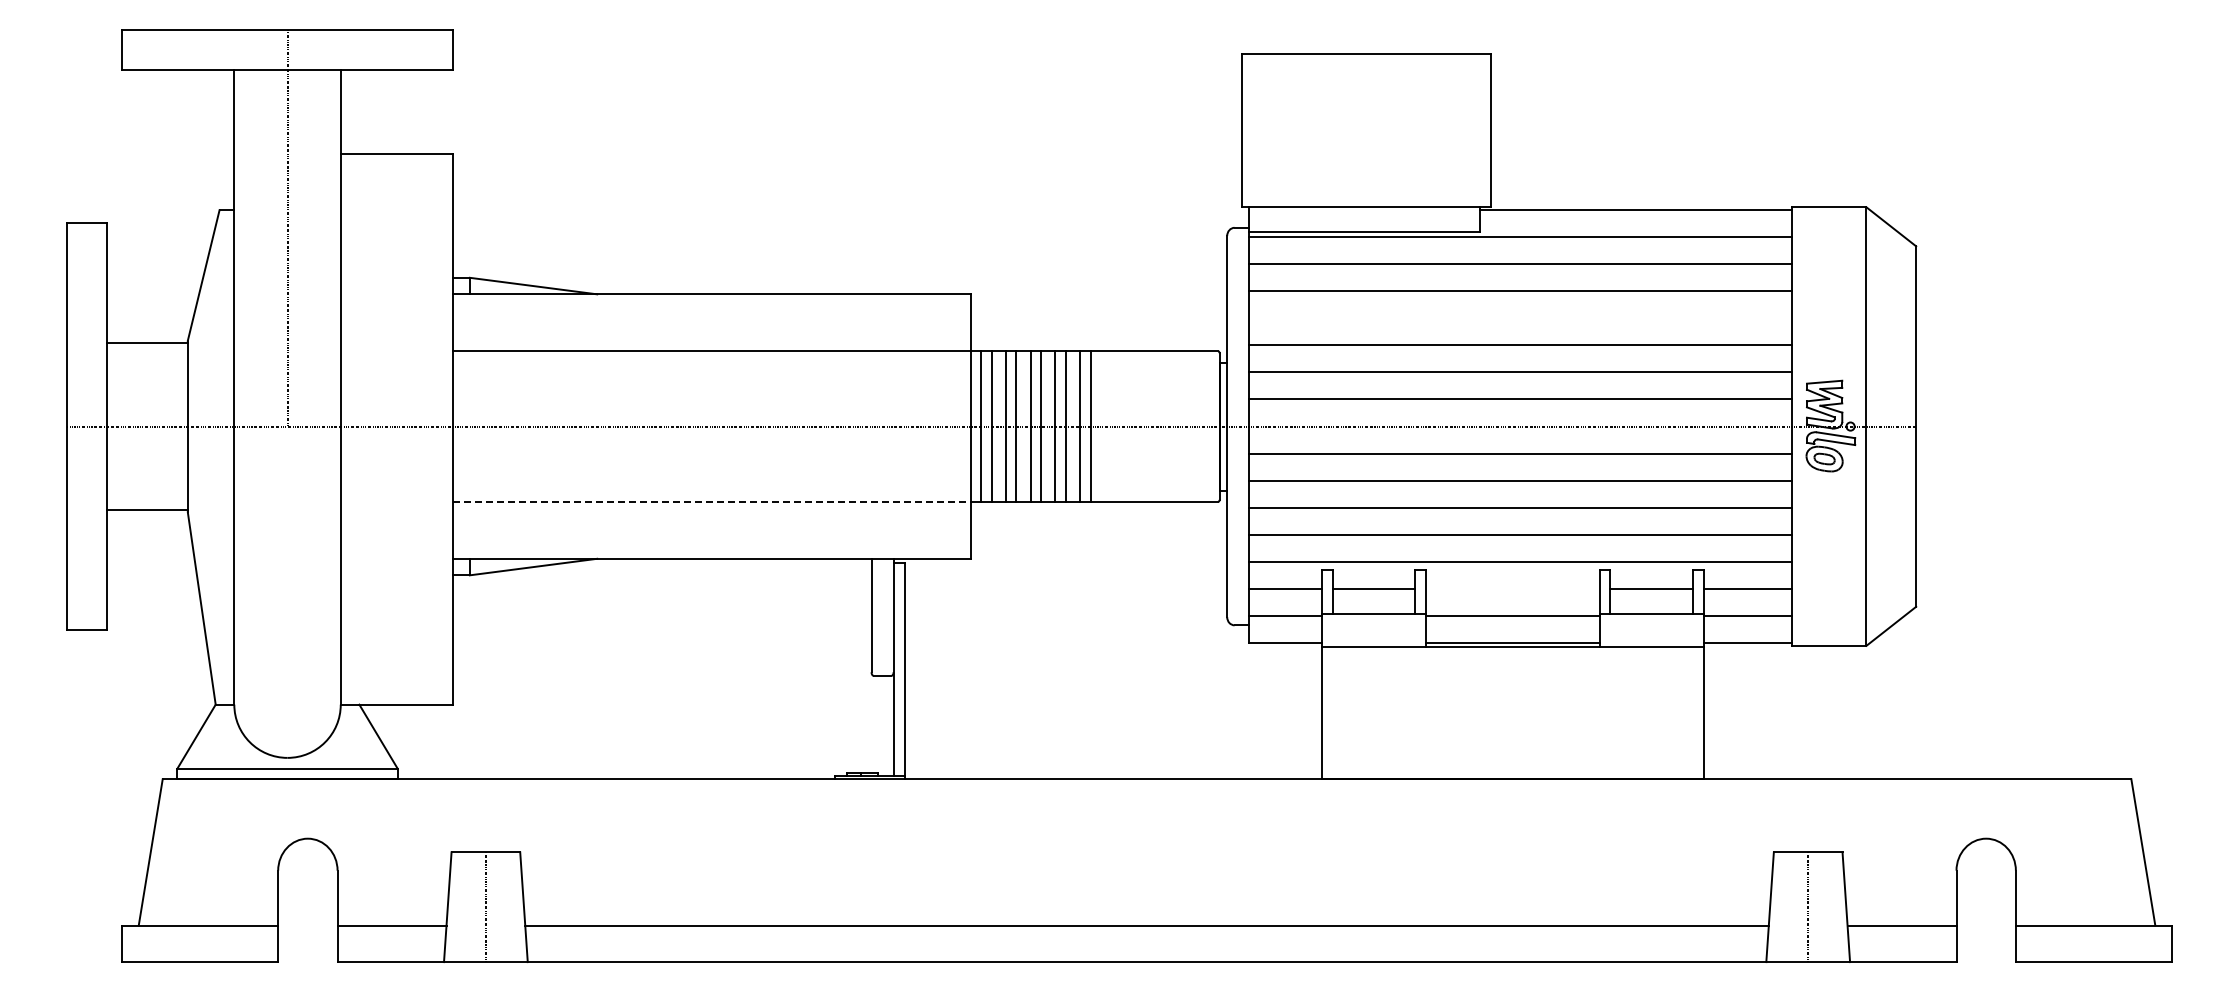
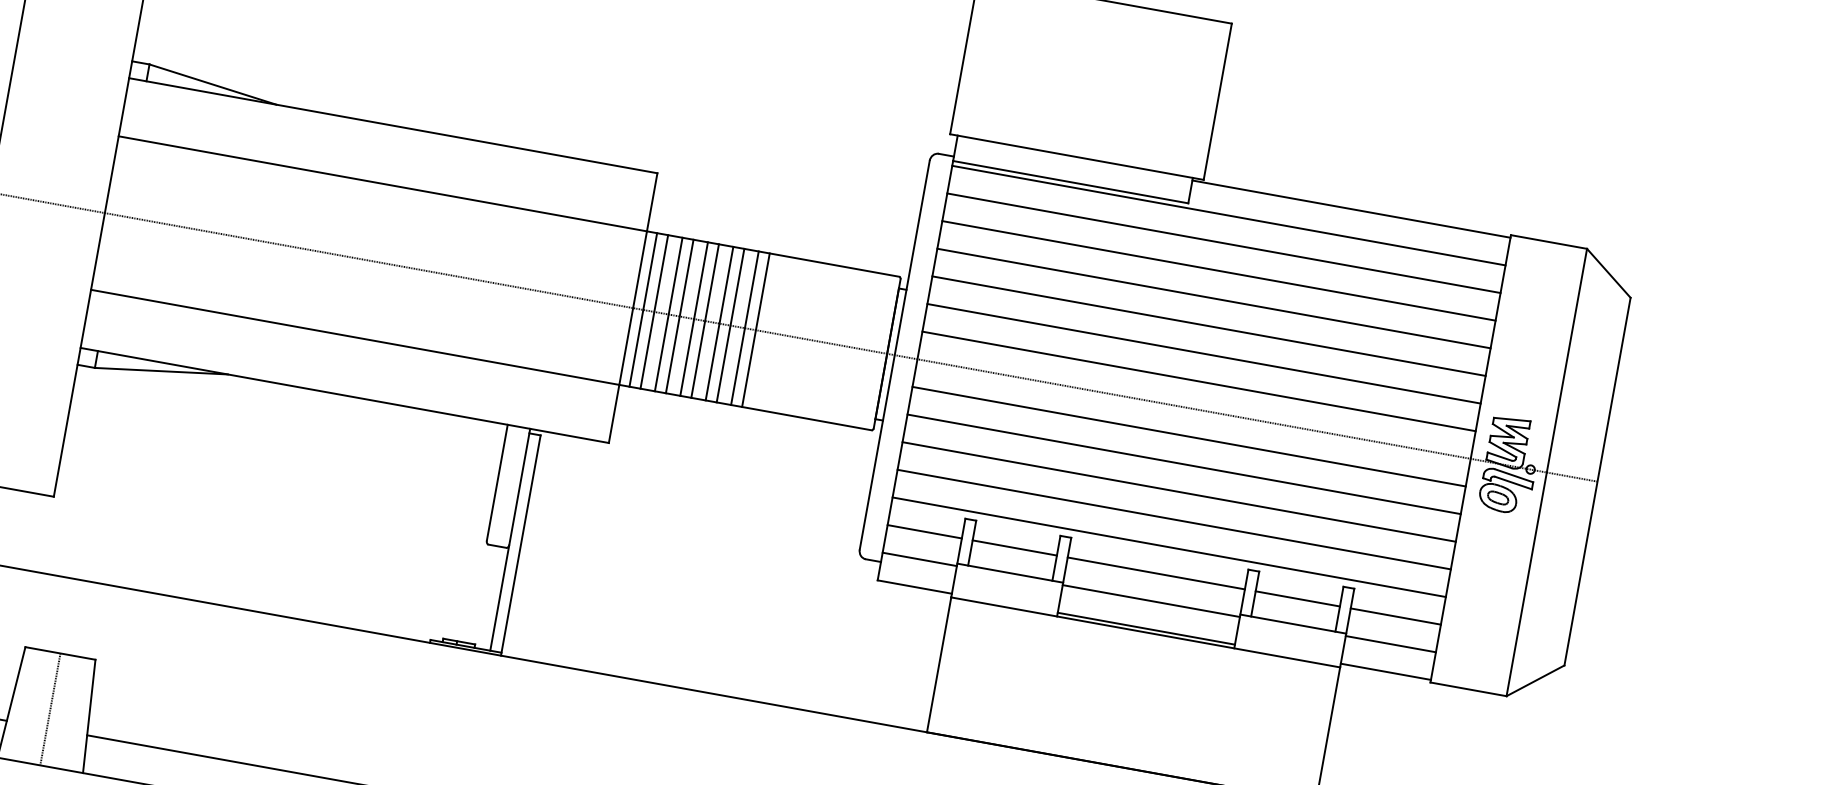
line: (1520, 318) -> (1213, 298), added
line: (711, 501) -> (354, 336), dashed -> solid
line: (1512, 589) -> (1155, 573), added

